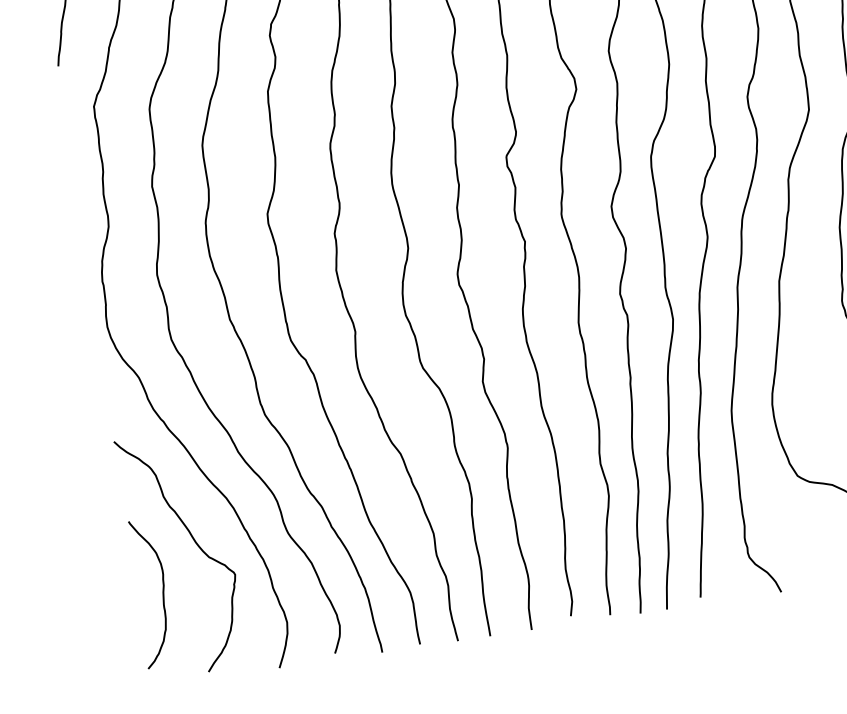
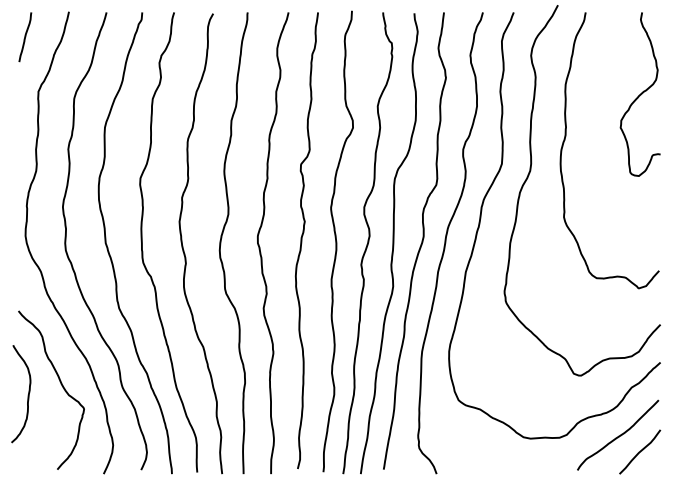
curve: (161, 594) -> (27, 395), moved

